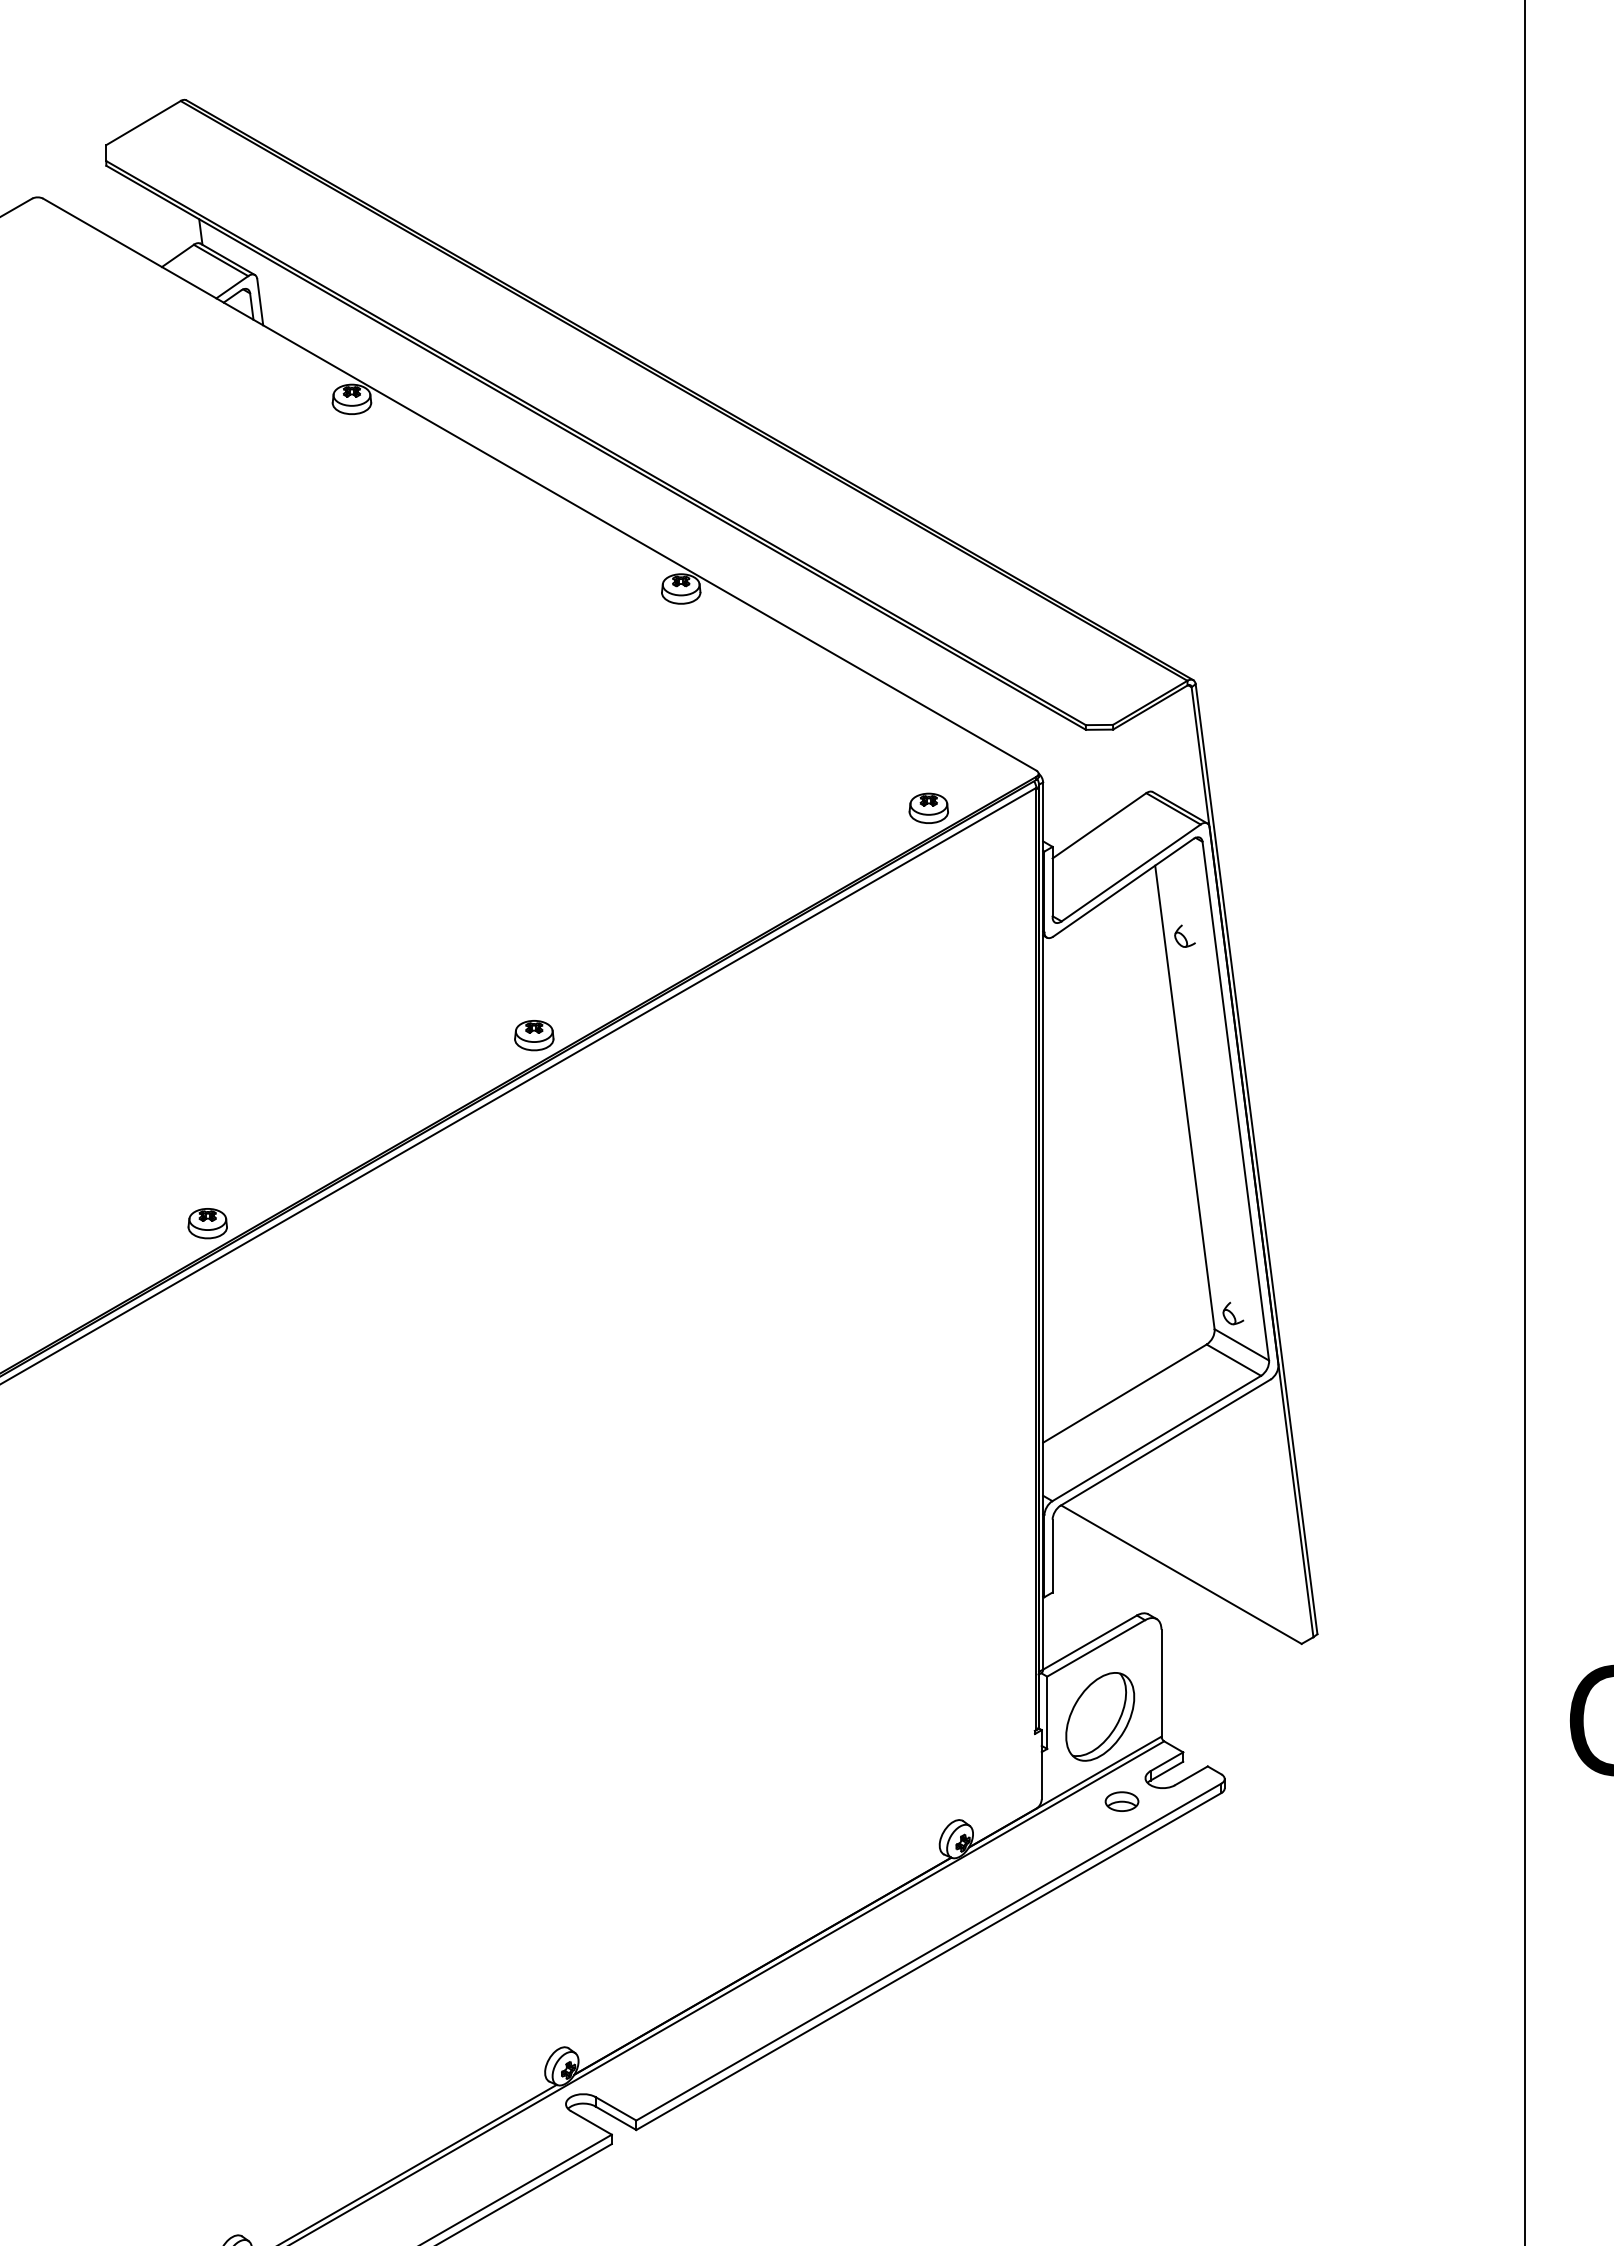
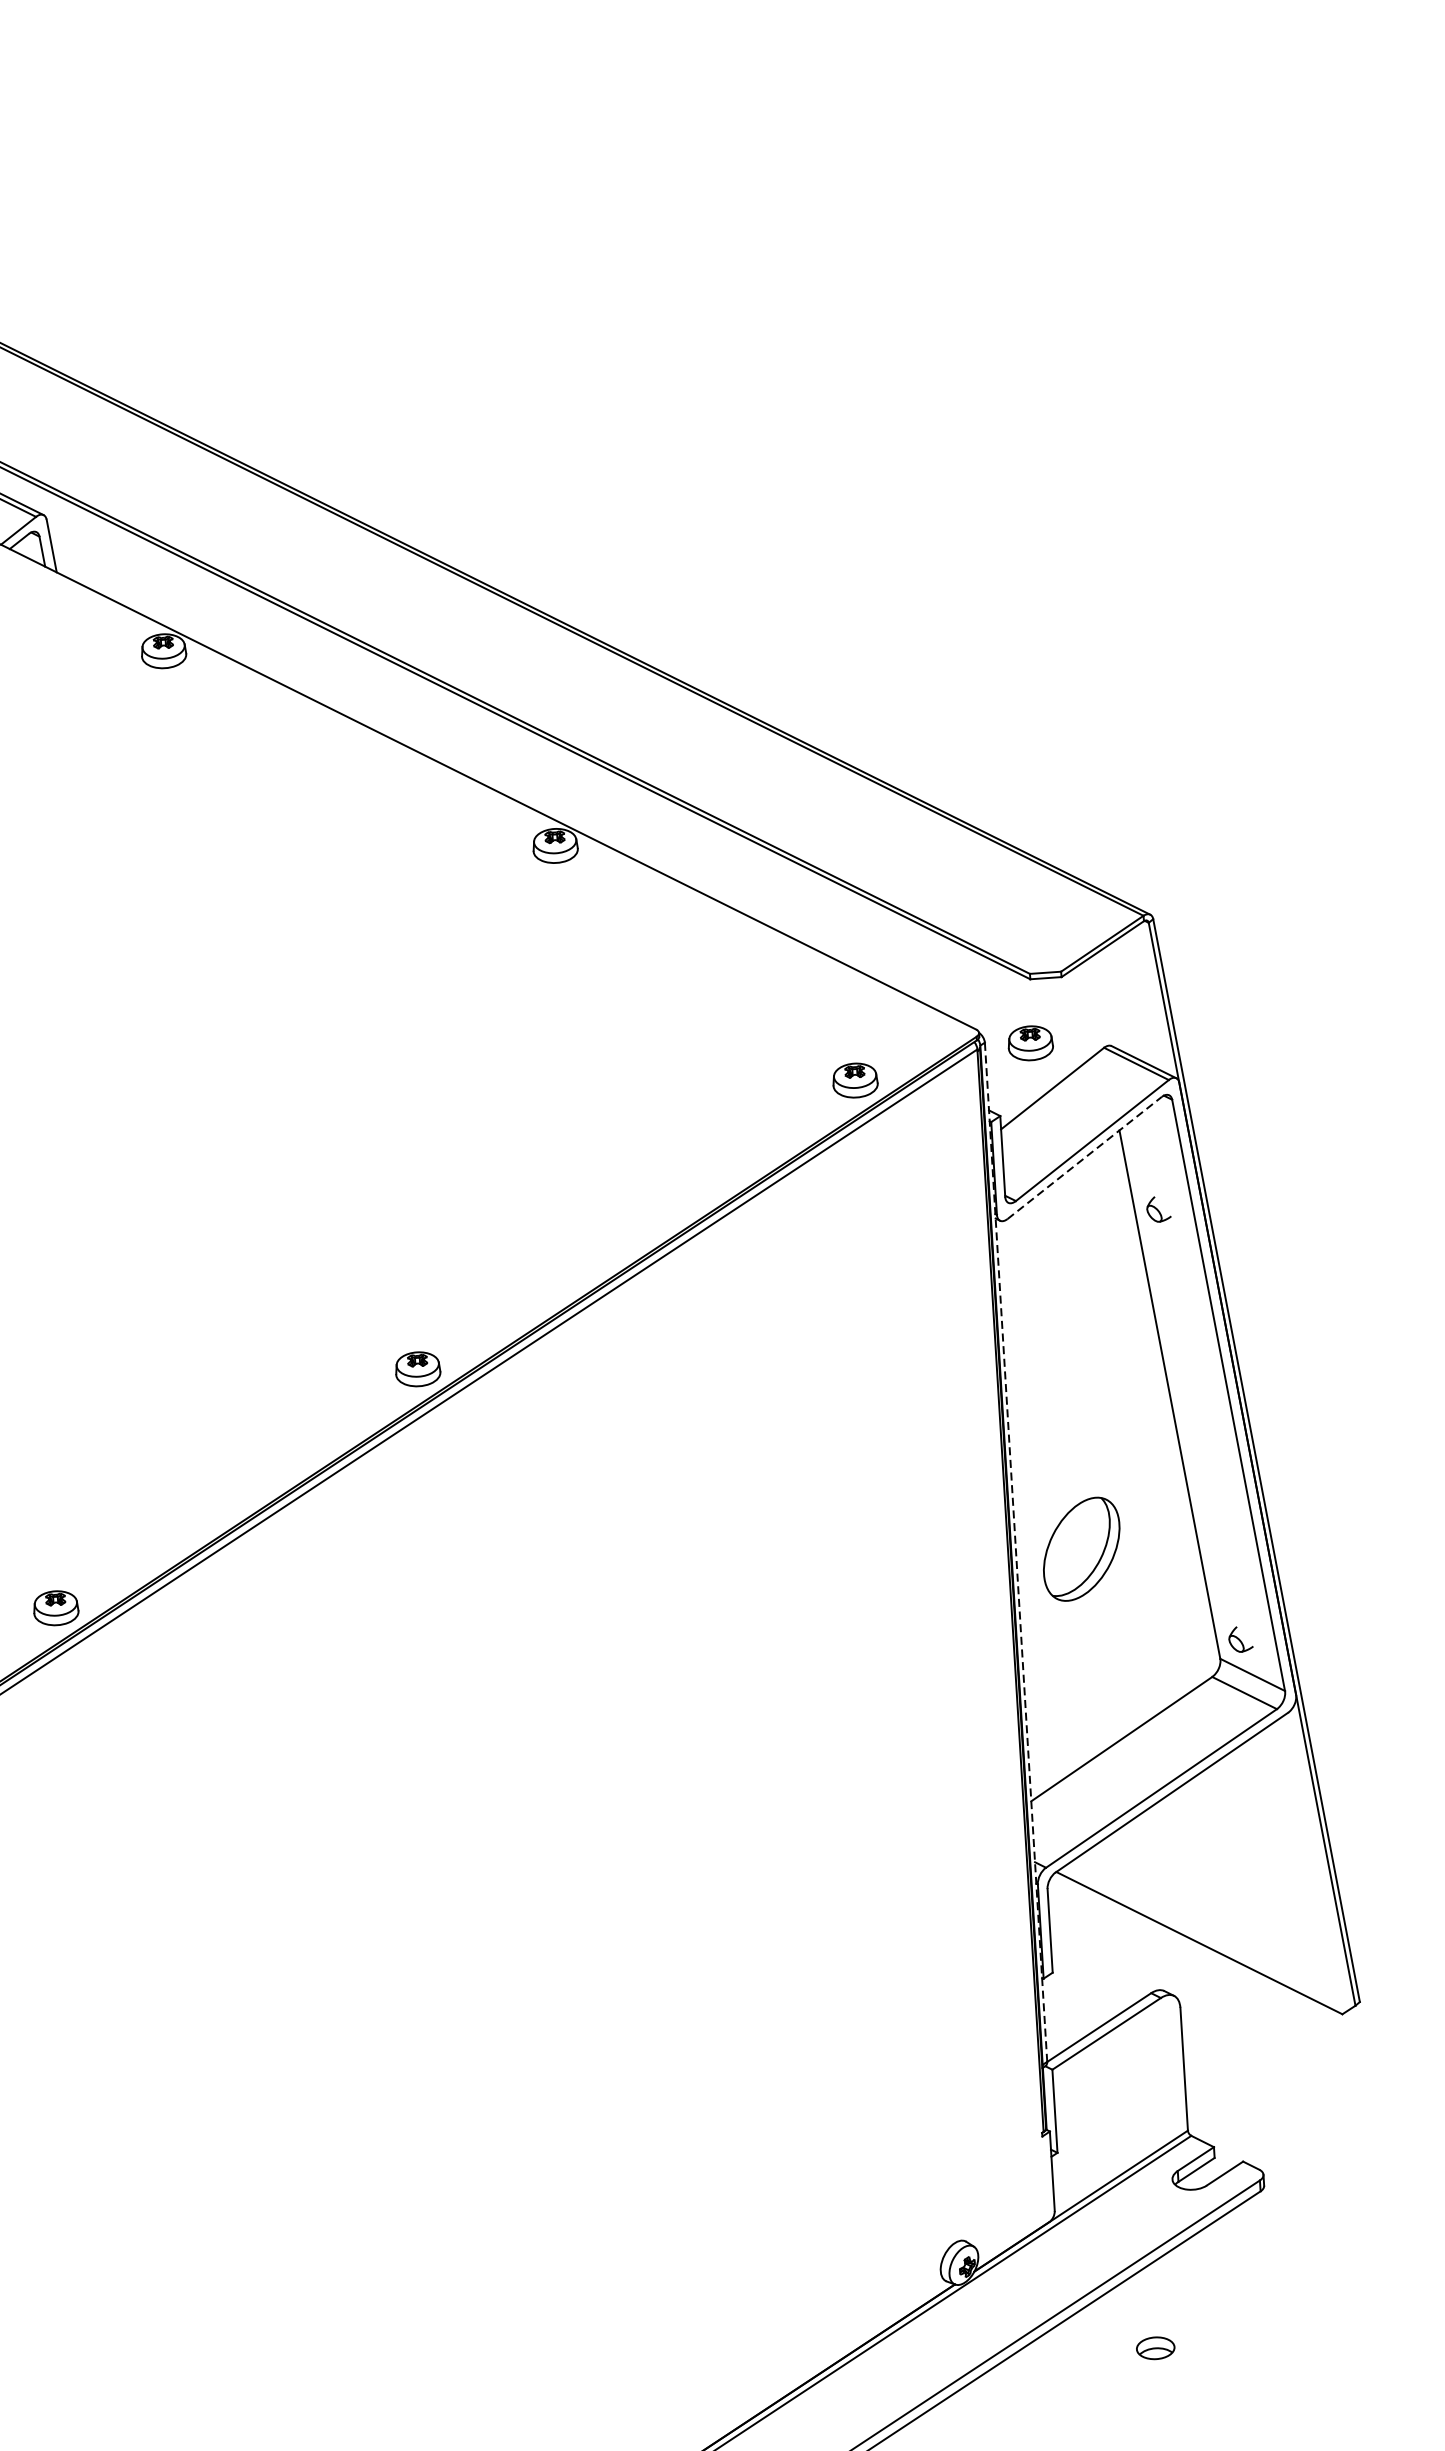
part: (1082, 784) -> (1030, 1042), added
line: (1123, 887) -> (1084, 1157), solid -> dashed
line: (1043, 1225) -> (1016, 1551), solid -> dashed
part: (1100, 1716) -> (1081, 1548), moved
part: (1121, 1801) -> (1155, 2348), moved

